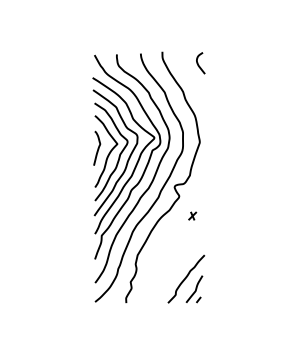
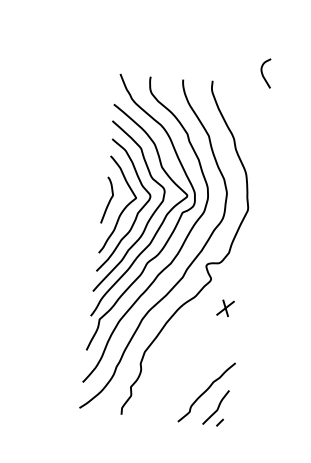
curve: (198, 63) -> (263, 72), moved
part: (192, 215) -> (225, 307), size x1.6

